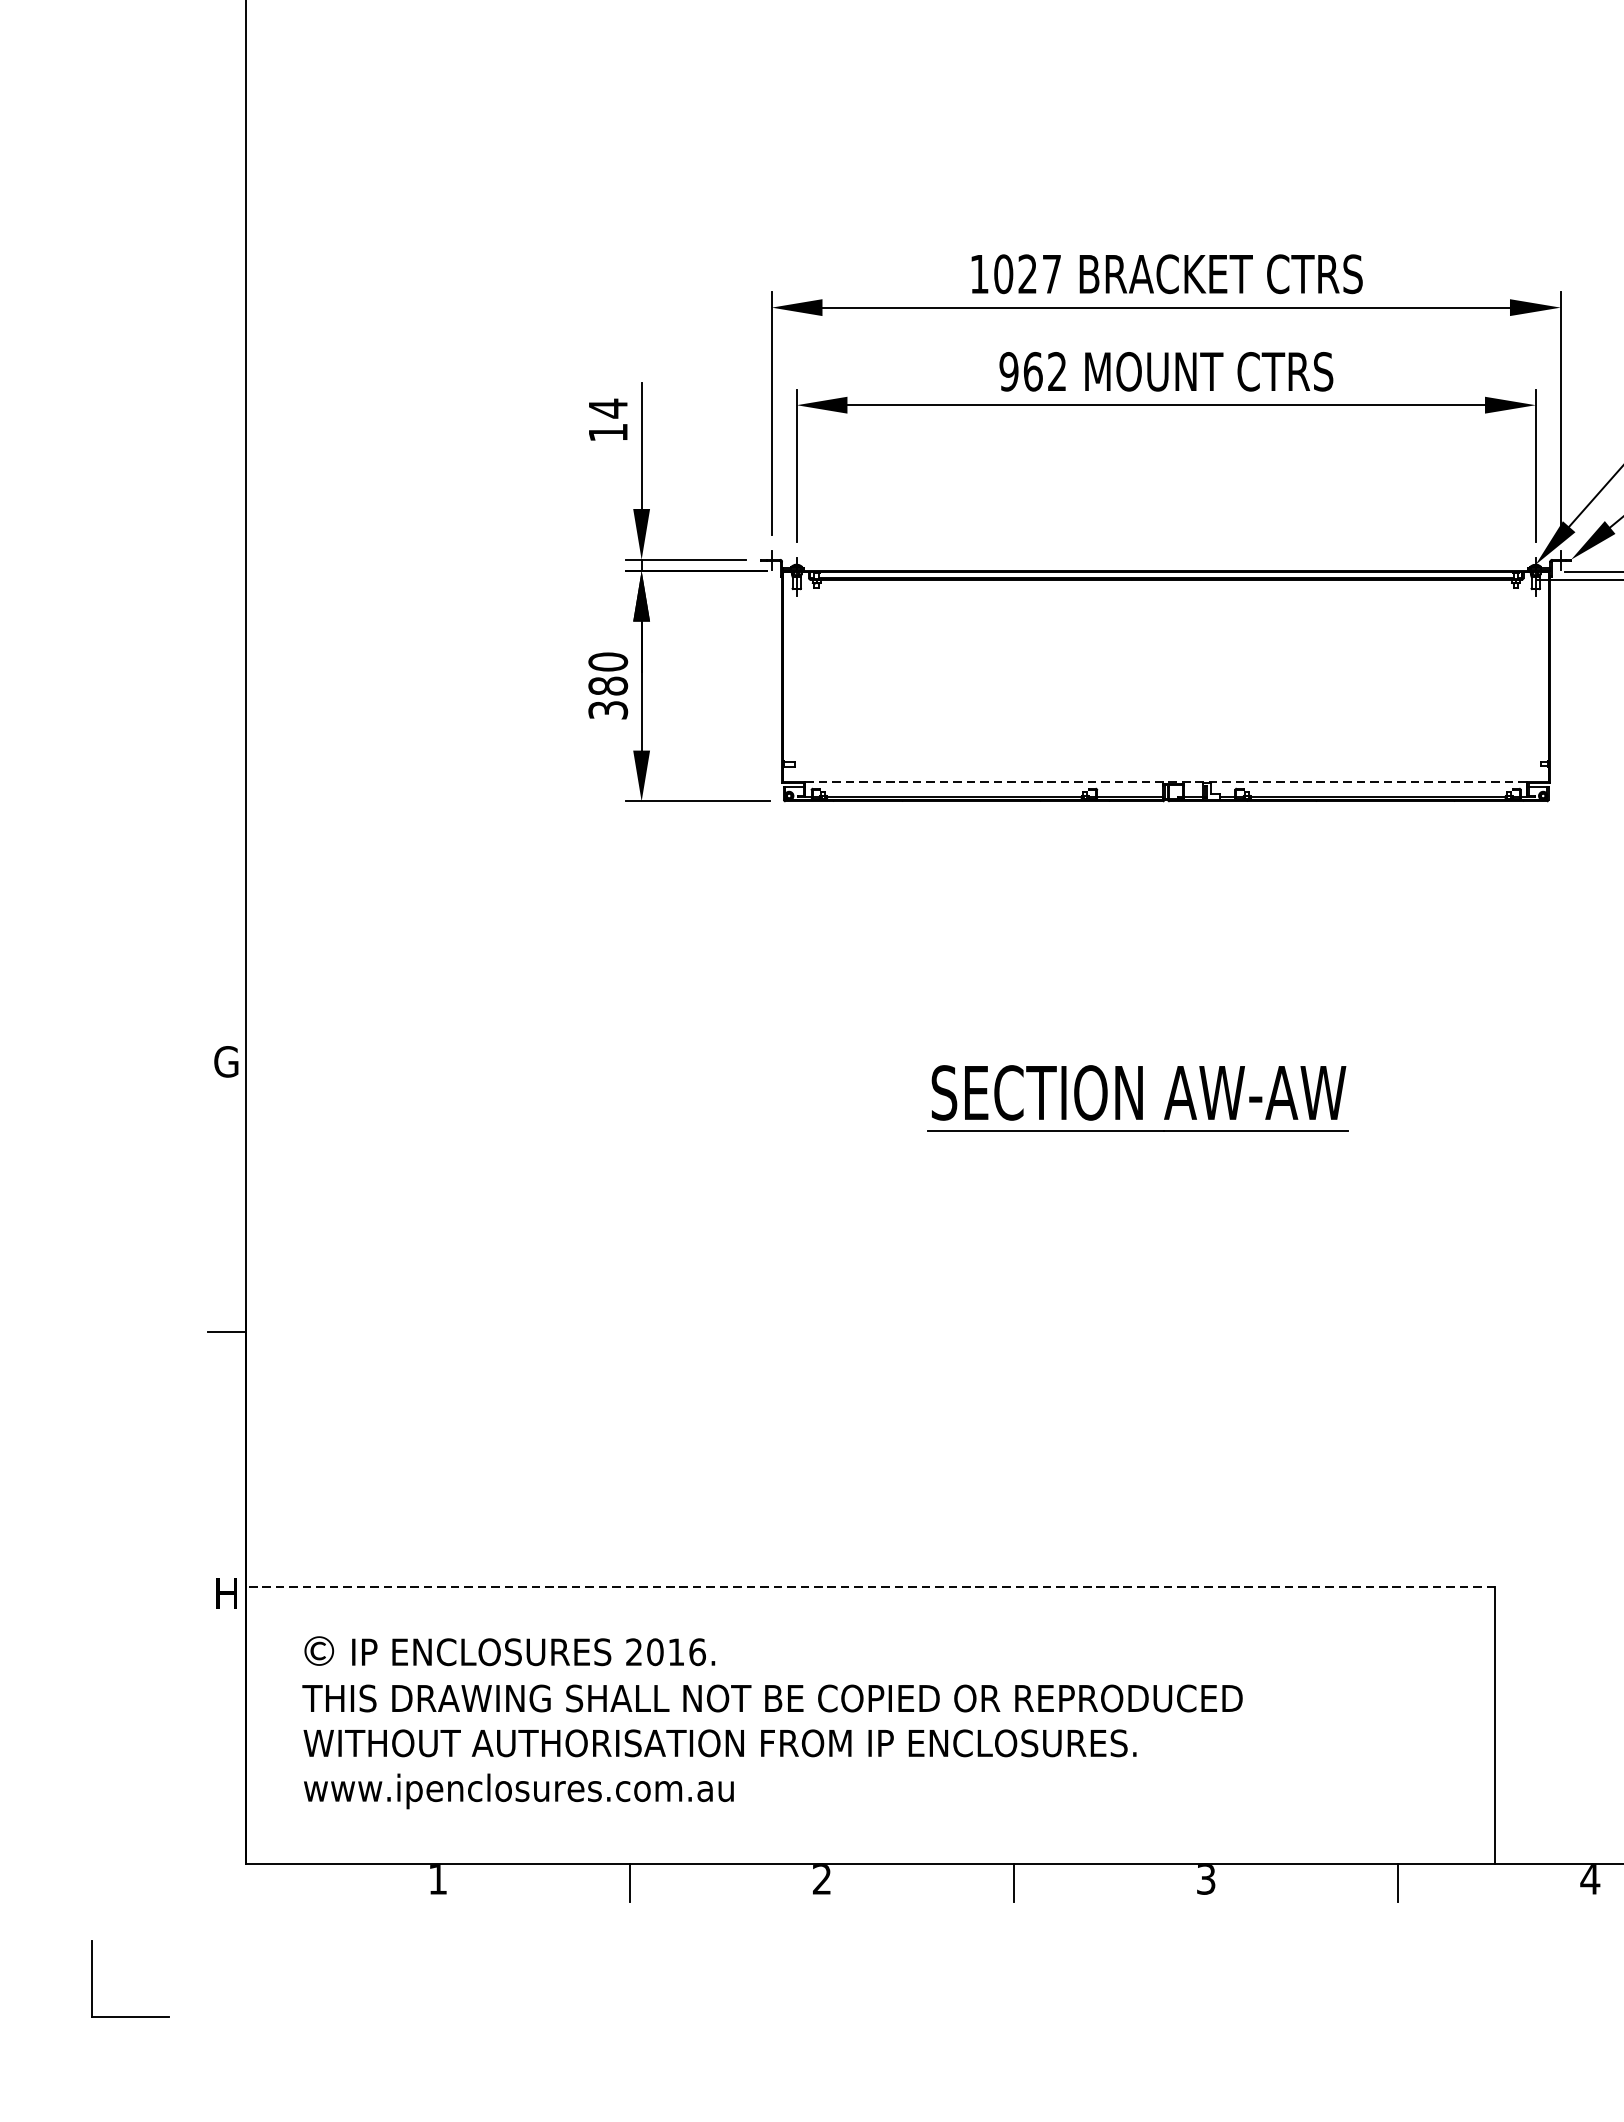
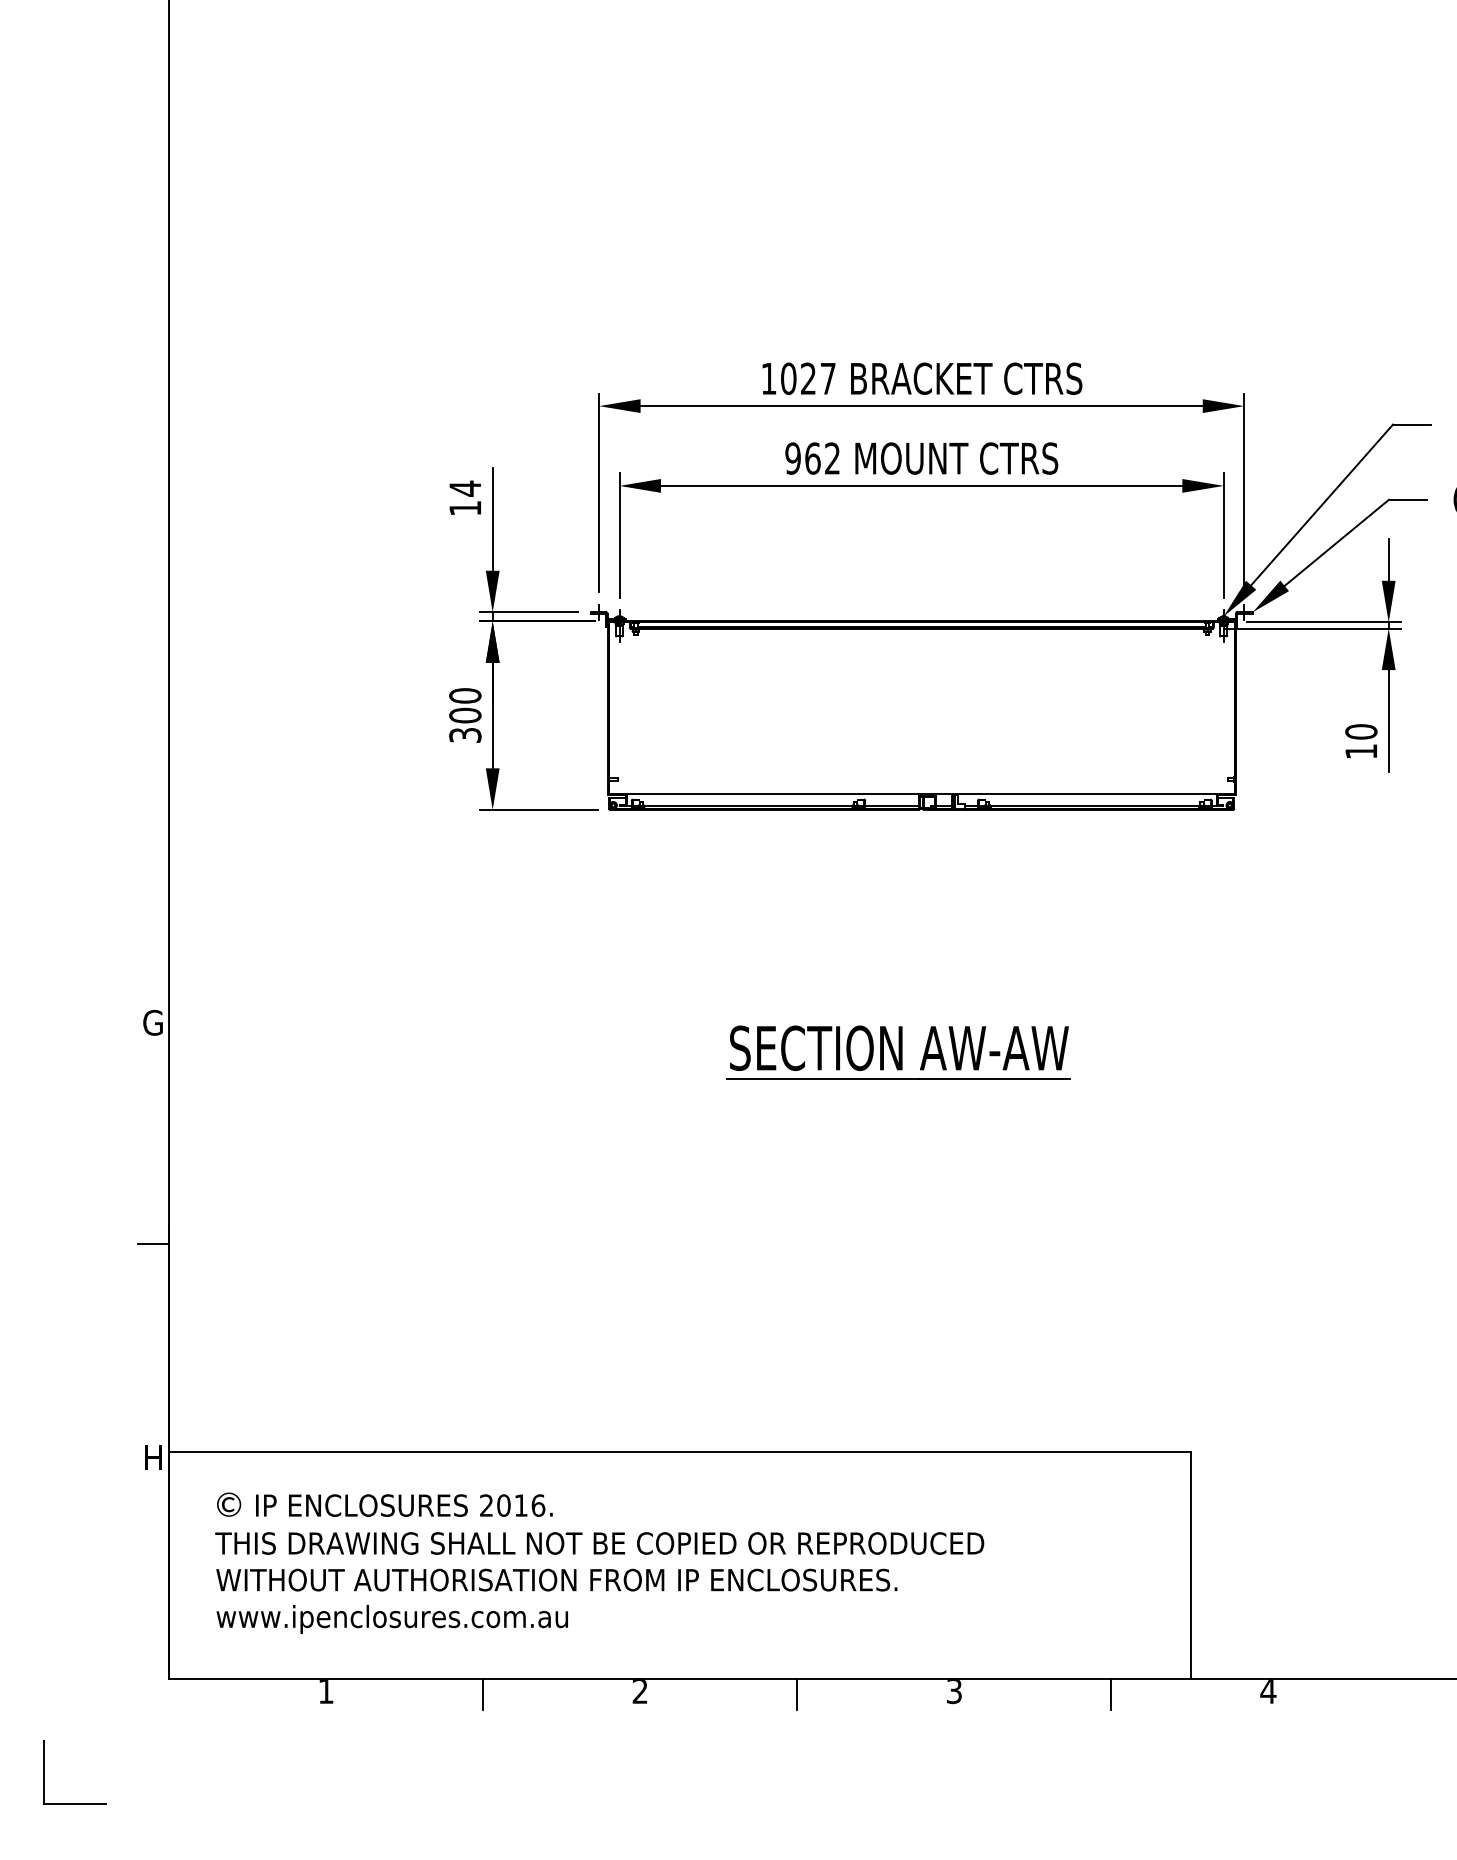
text: (608, 685) -> (465, 715), 380 -> 300
line: (1167, 781) -> (922, 793), dashed -> solid
line: (870, 1587) -> (679, 1452), dashed -> solid

